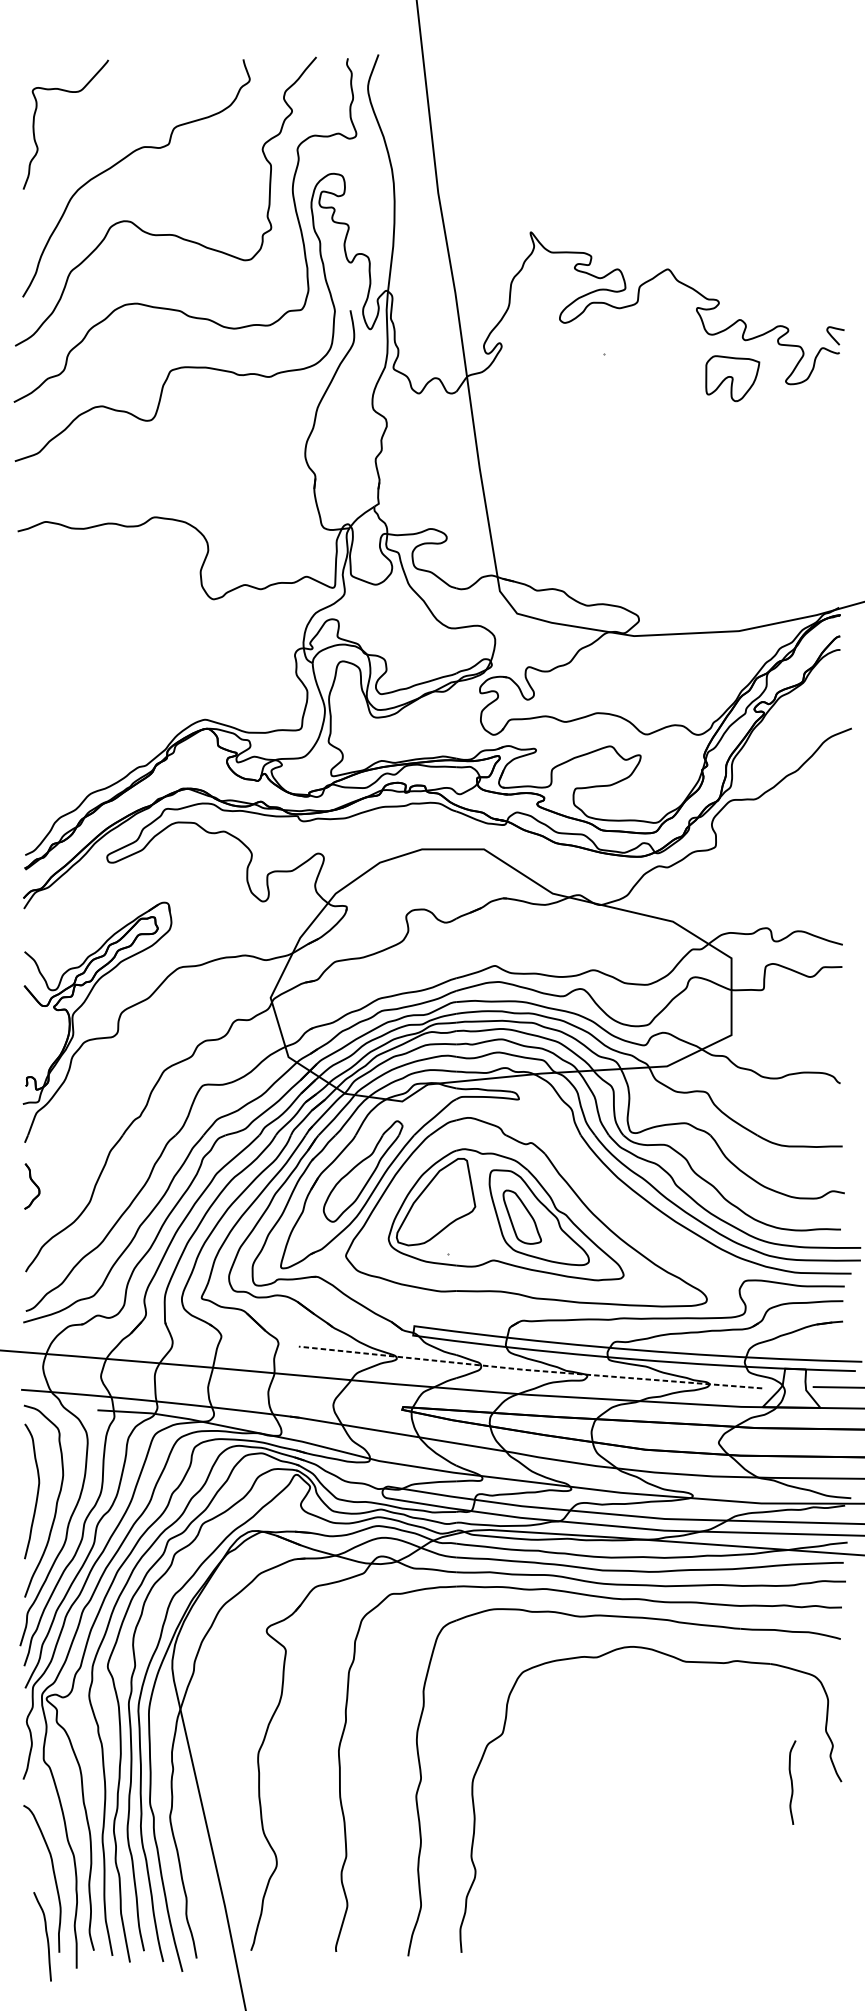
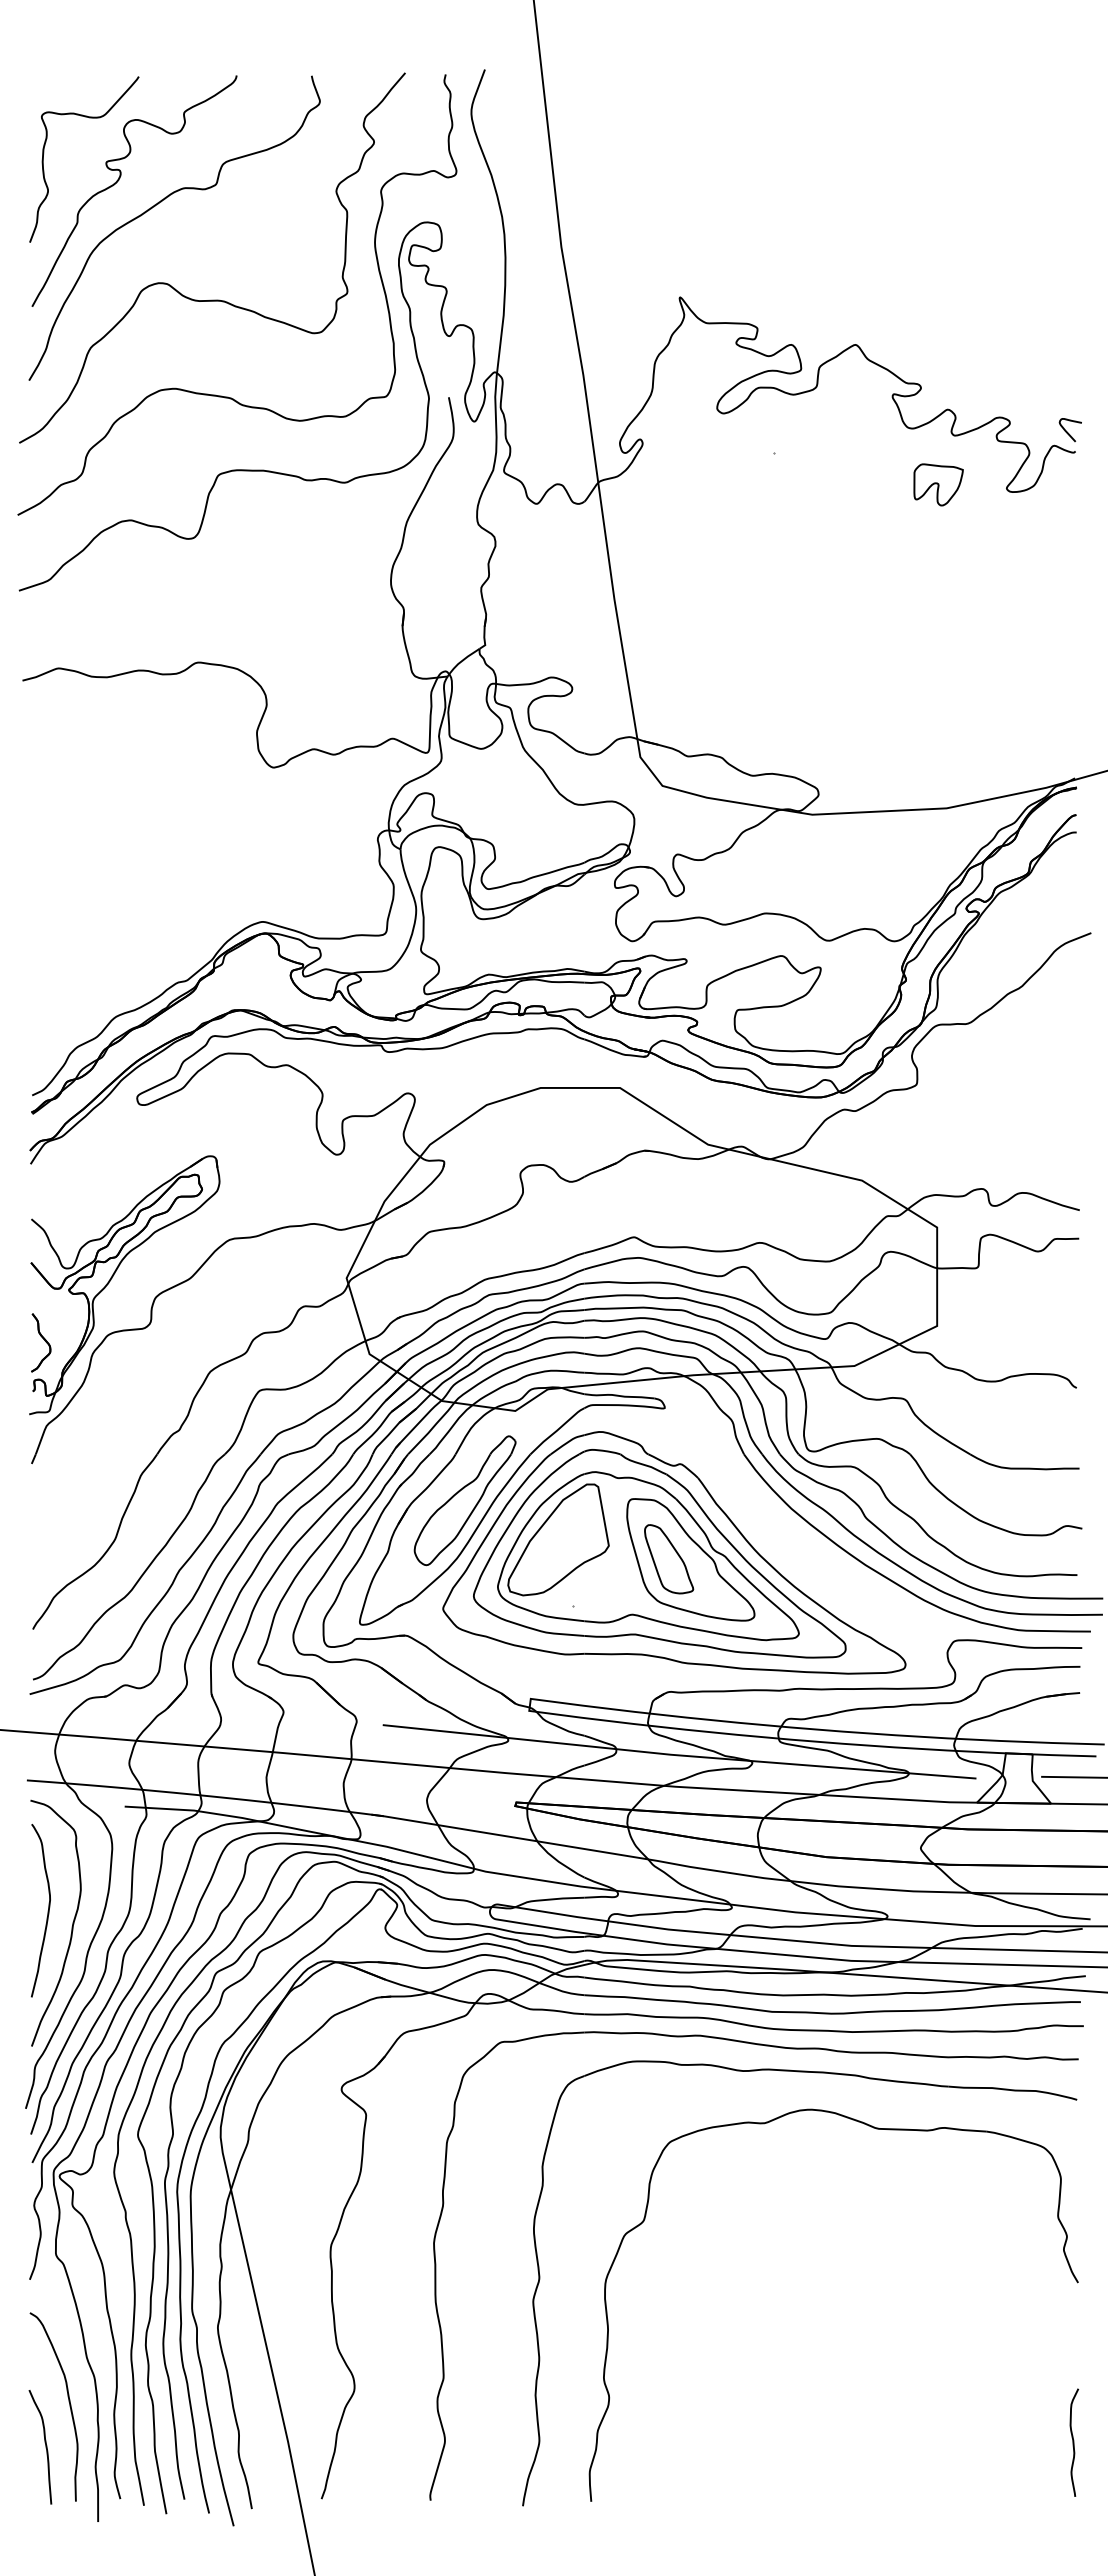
curve: (93, 141) -> (119, 180), added
part: (732, 378) -> (938, 484), size x0.71
part: (32, 1186) -> (41, 1342), moved
part: (514, 1212) -> (659, 1553), added
line: (528, 1370) -> (677, 1755), dashed -> solid
curve: (792, 1782) -> (1074, 2442), moved
curve: (46, 1937) -> (45, 2447), moved

